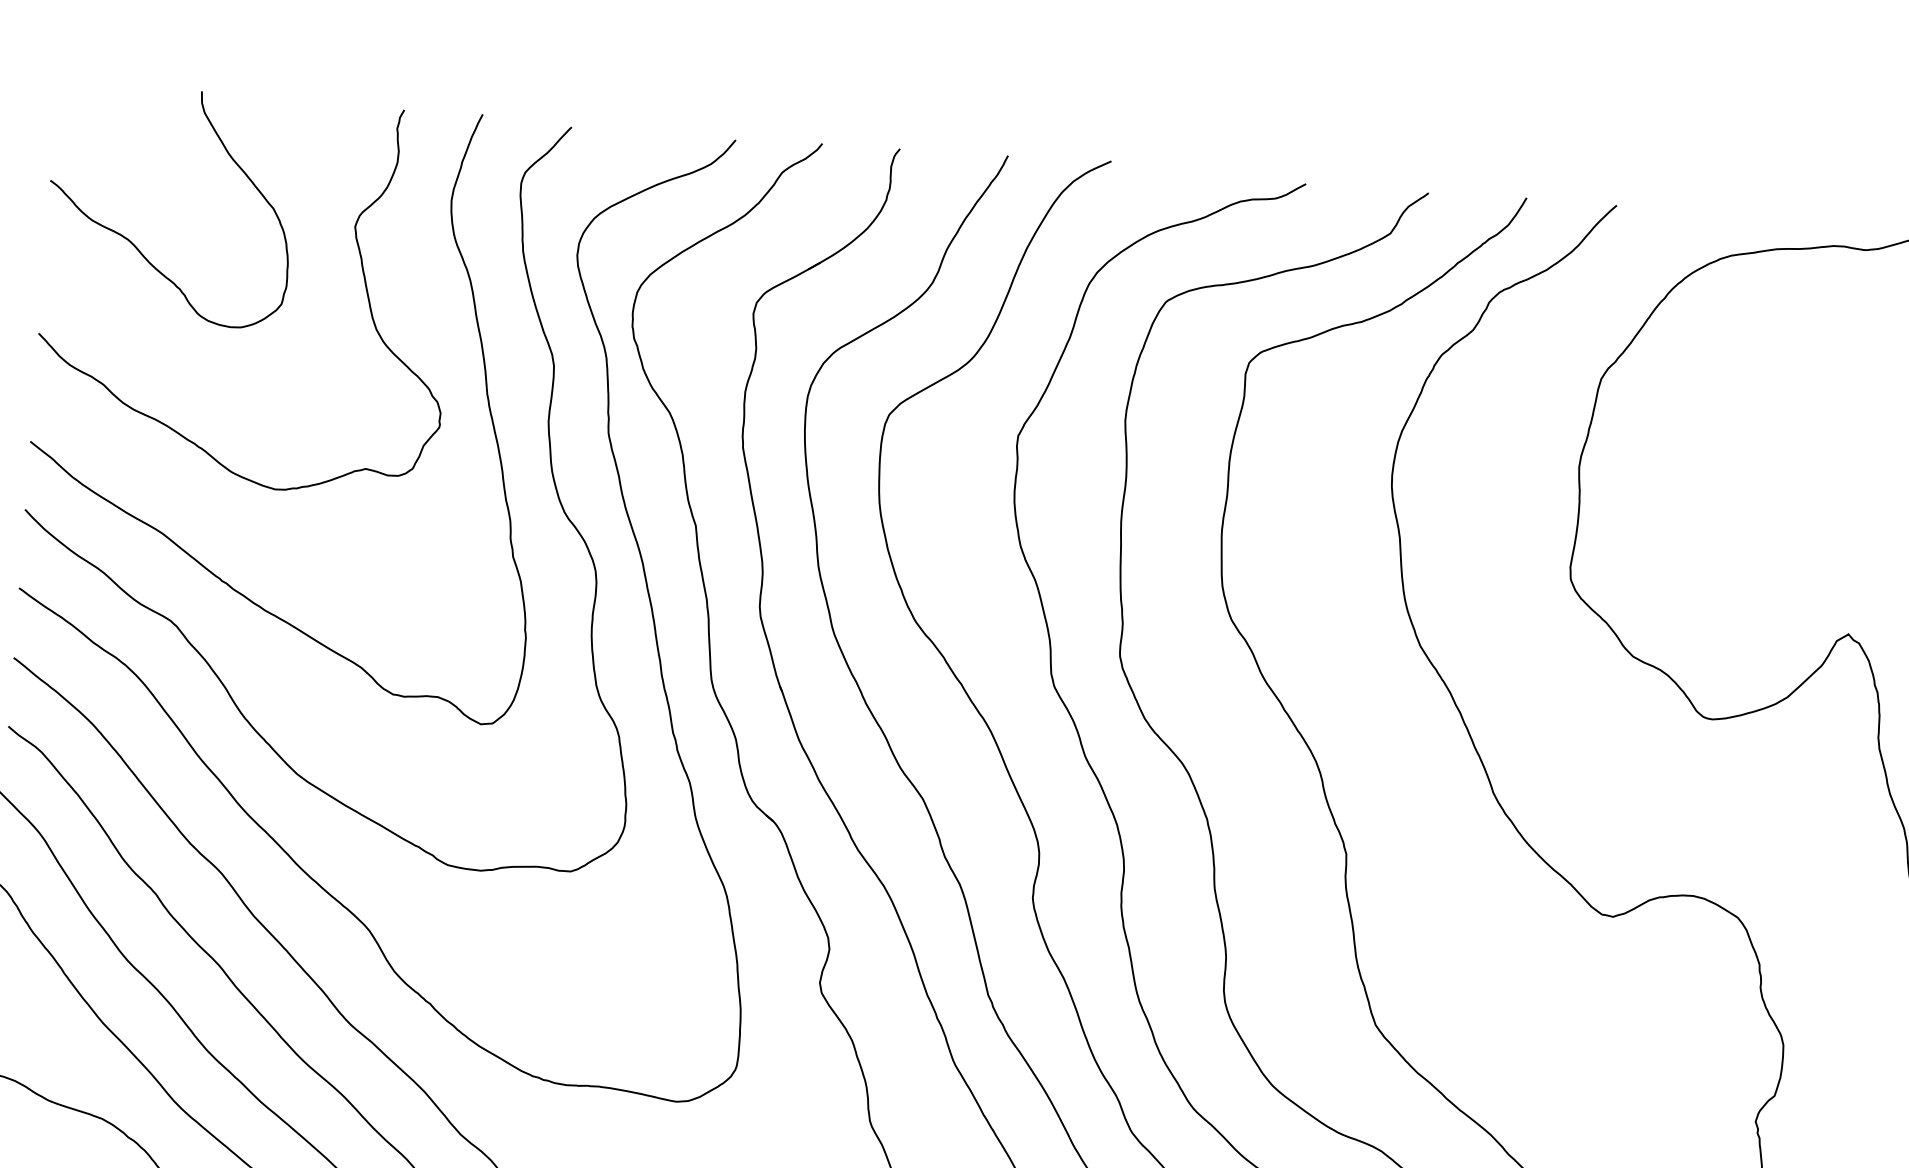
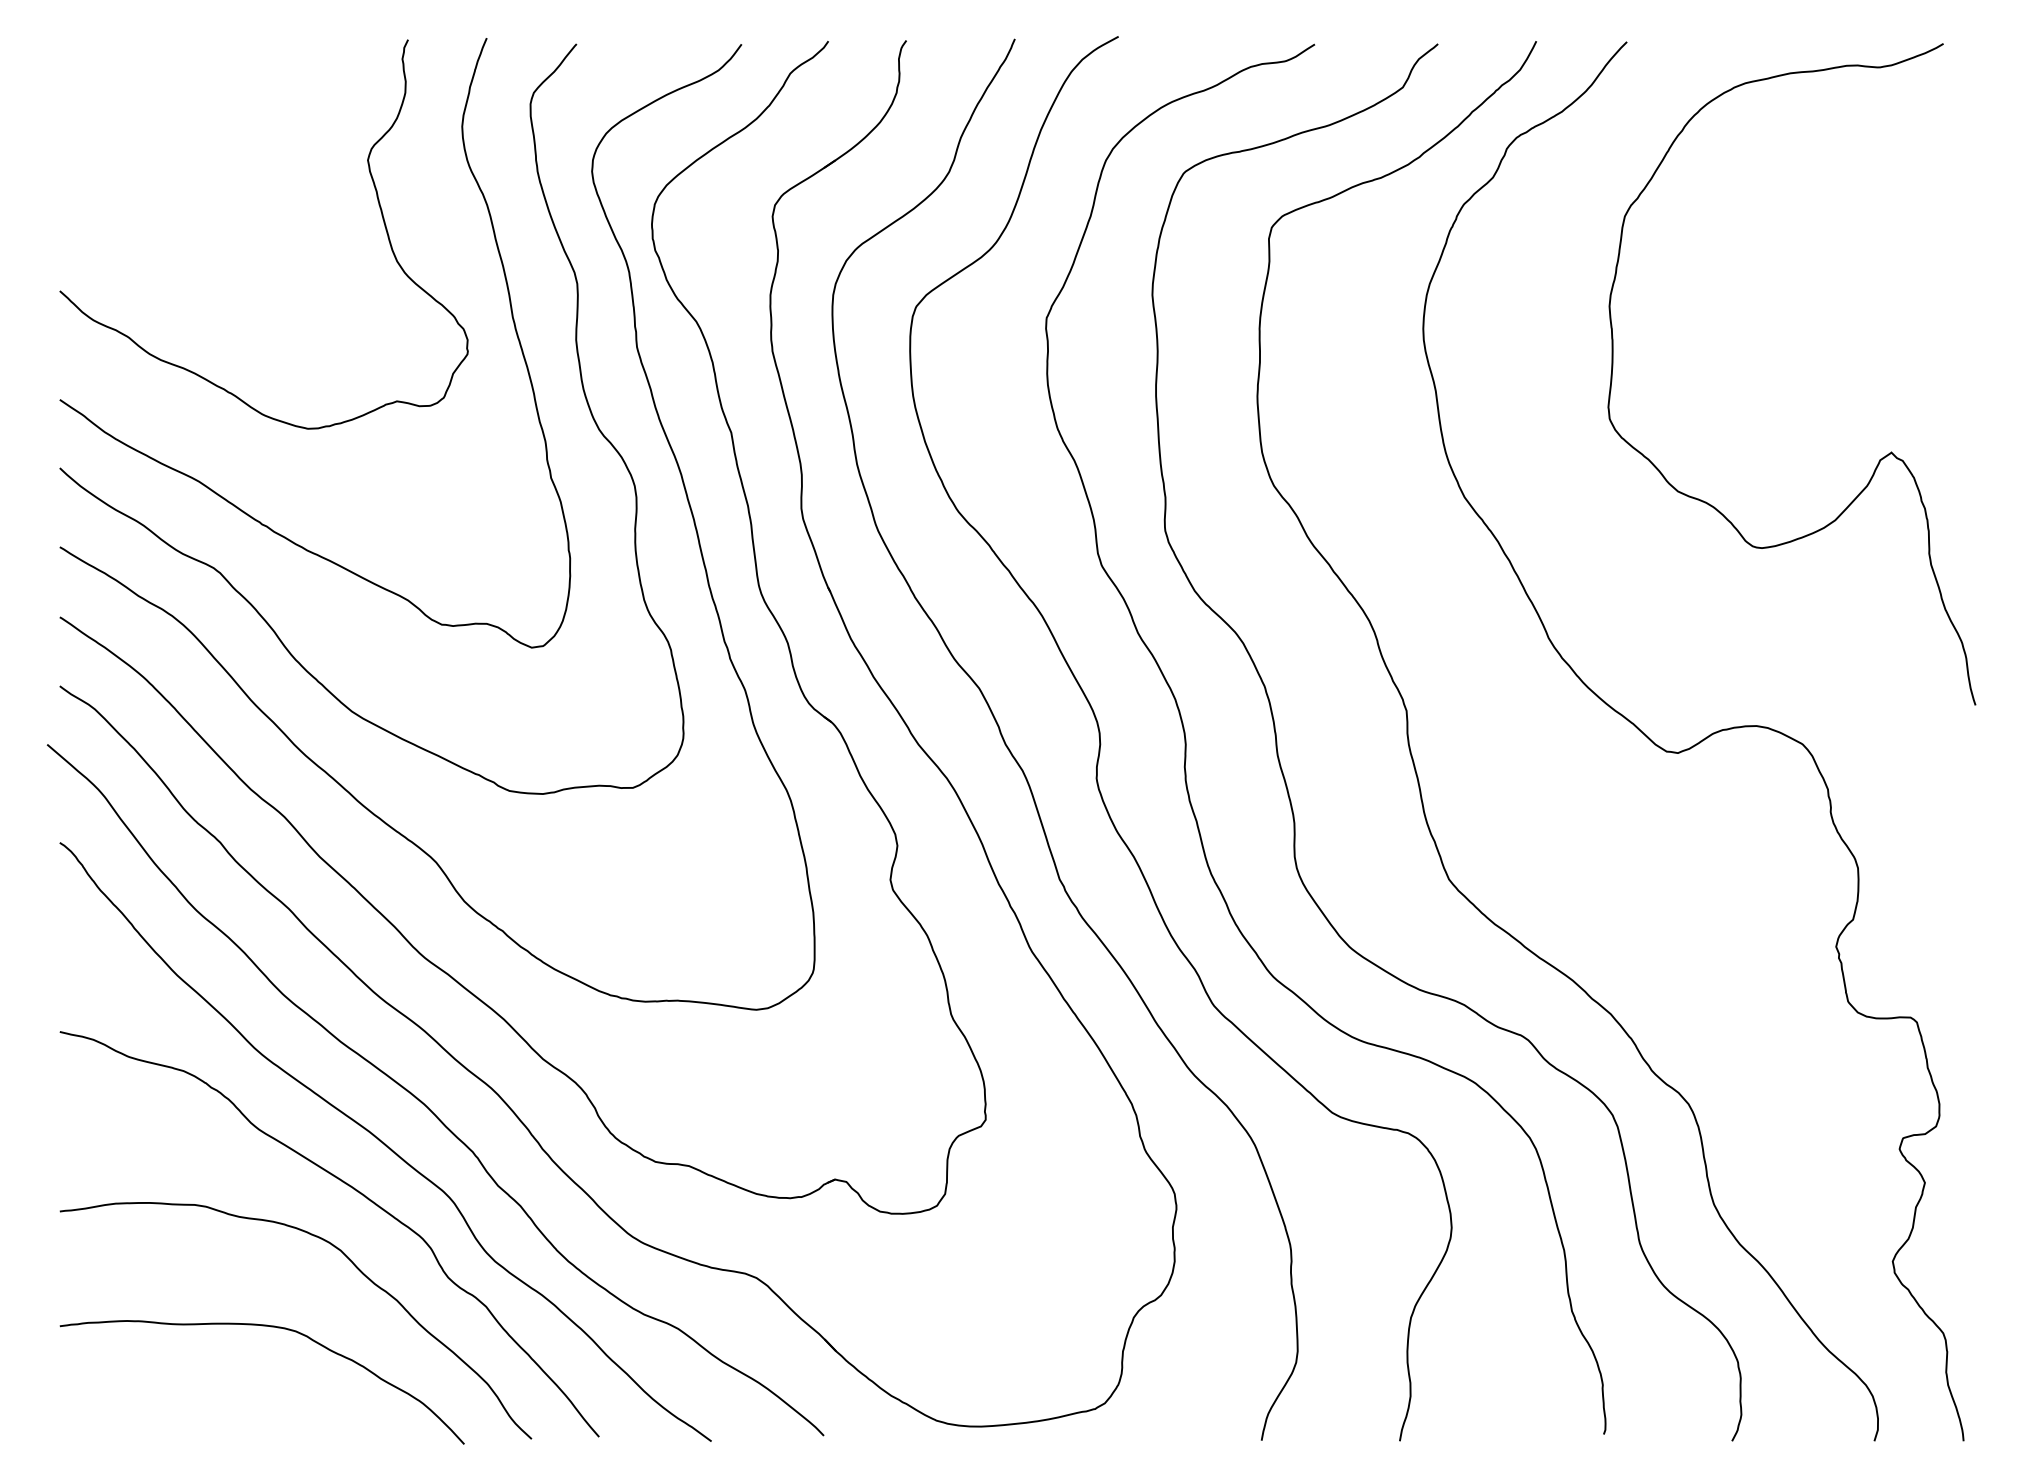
curve: (132, 241) -> (146, 192), removed

